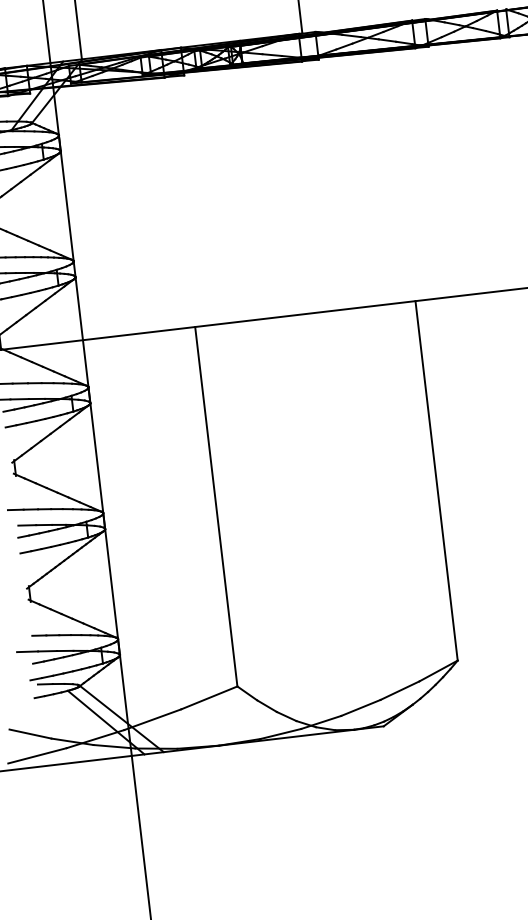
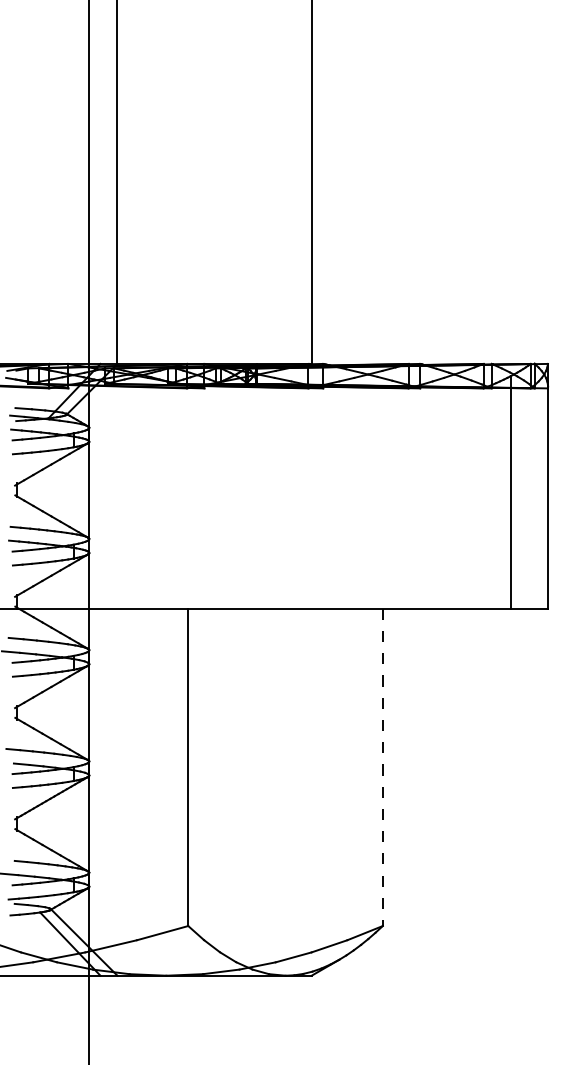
line: (436, 481) -> (382, 767), solid -> dashed

